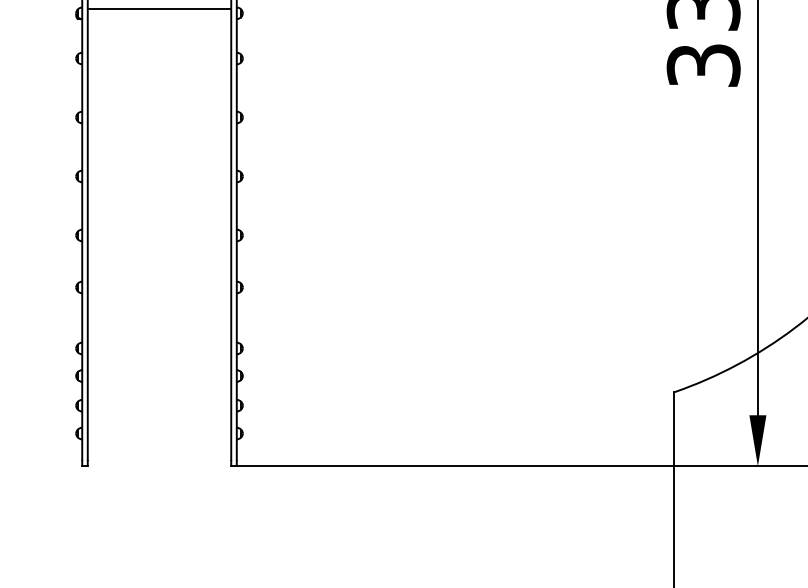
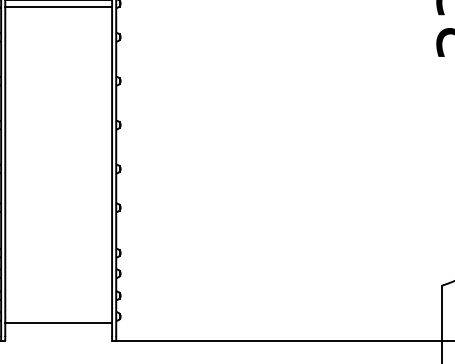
line: (159, 17) -> (58, 6), added
line: (159, 441) -> (58, 322), added

